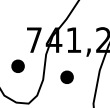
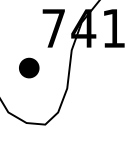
part: (66, 76) -> (102, 83), removed

